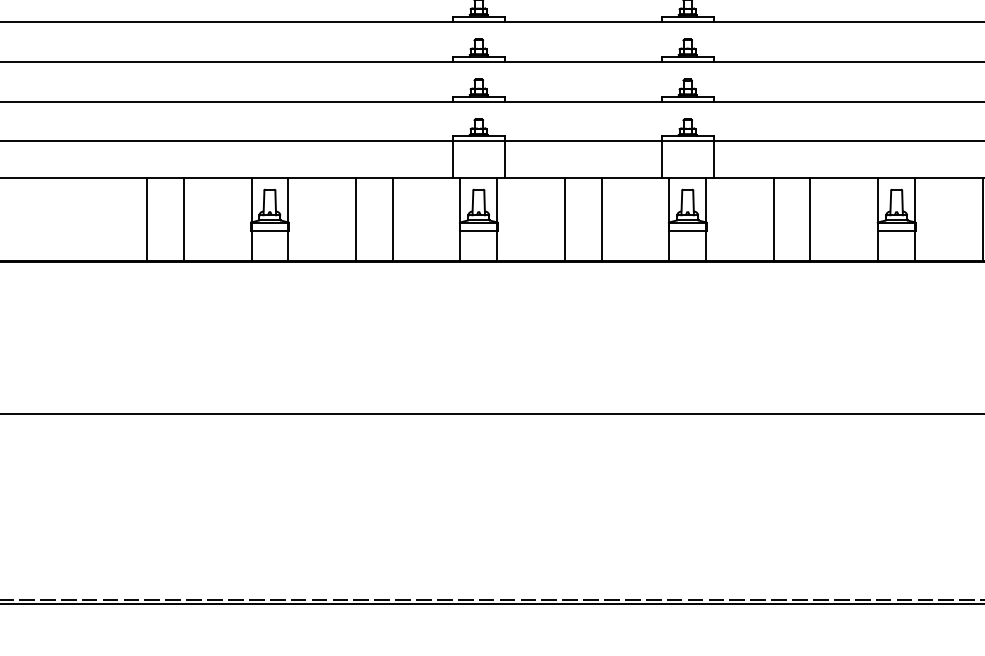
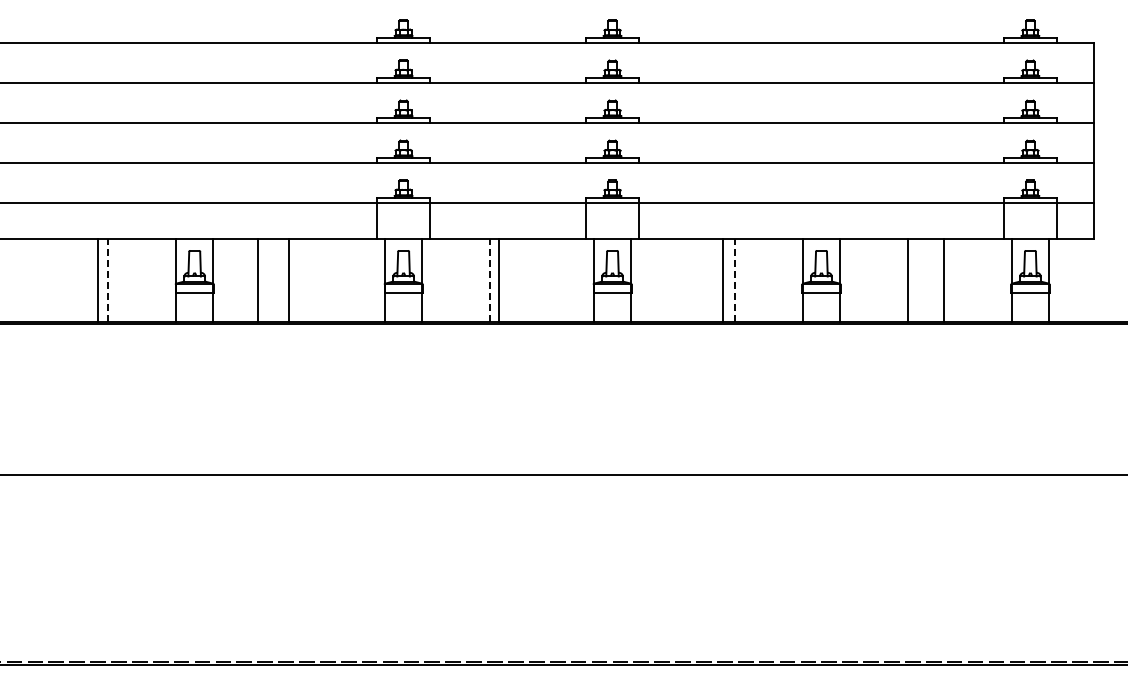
line: (146, 219) -> (97, 280), moved
line: (183, 219) -> (108, 280), solid -> dashed
line: (355, 219) -> (257, 280), moved
line: (392, 219) -> (289, 280), moved
line: (564, 219) -> (489, 280), solid -> dashed
line: (601, 219) -> (499, 280), moved
line: (773, 219) -> (722, 280), moved
line: (810, 219) -> (735, 280), solid -> dashed

